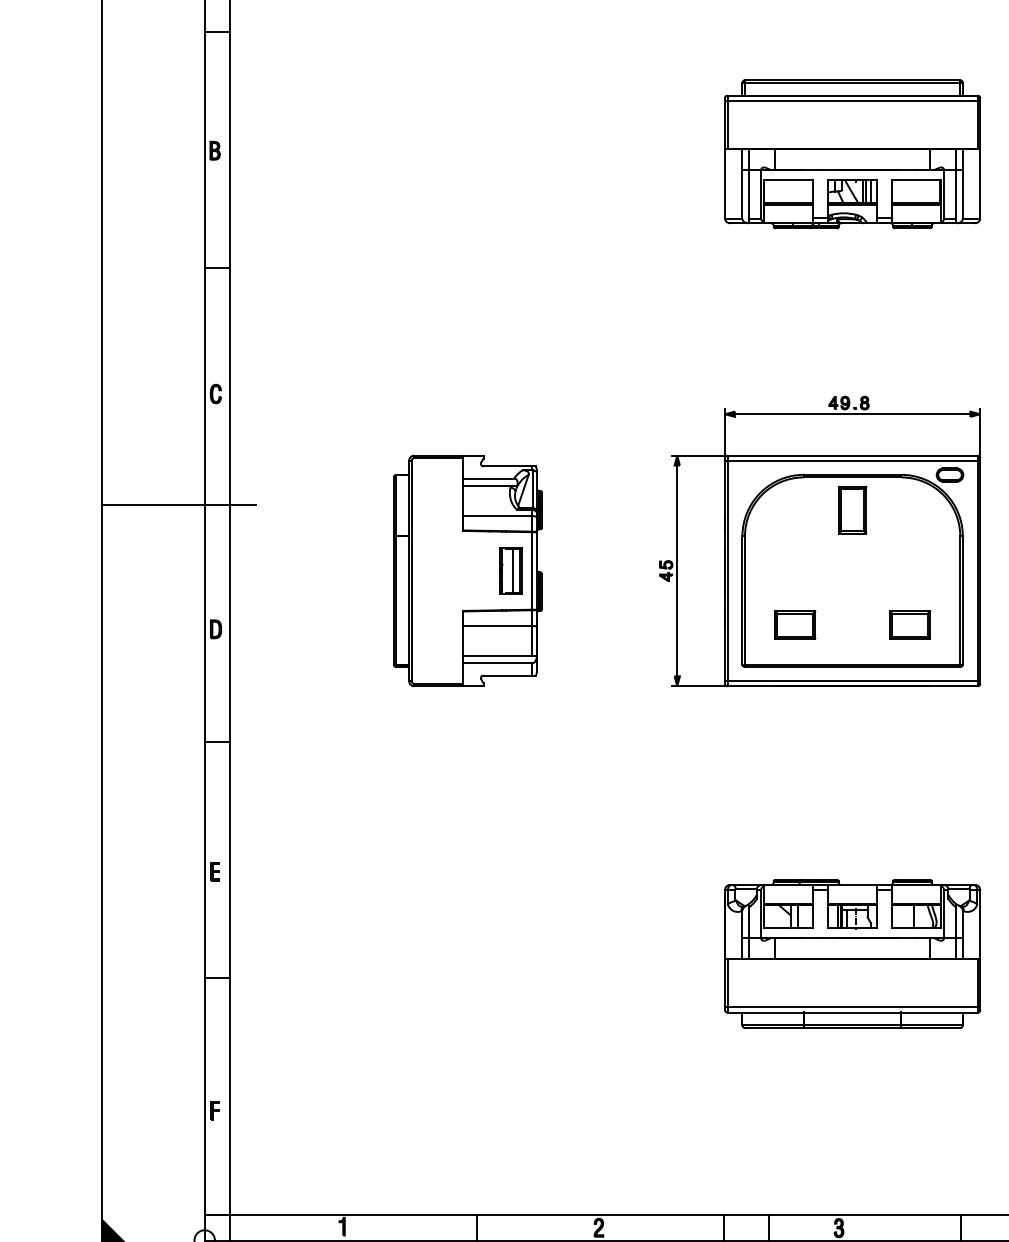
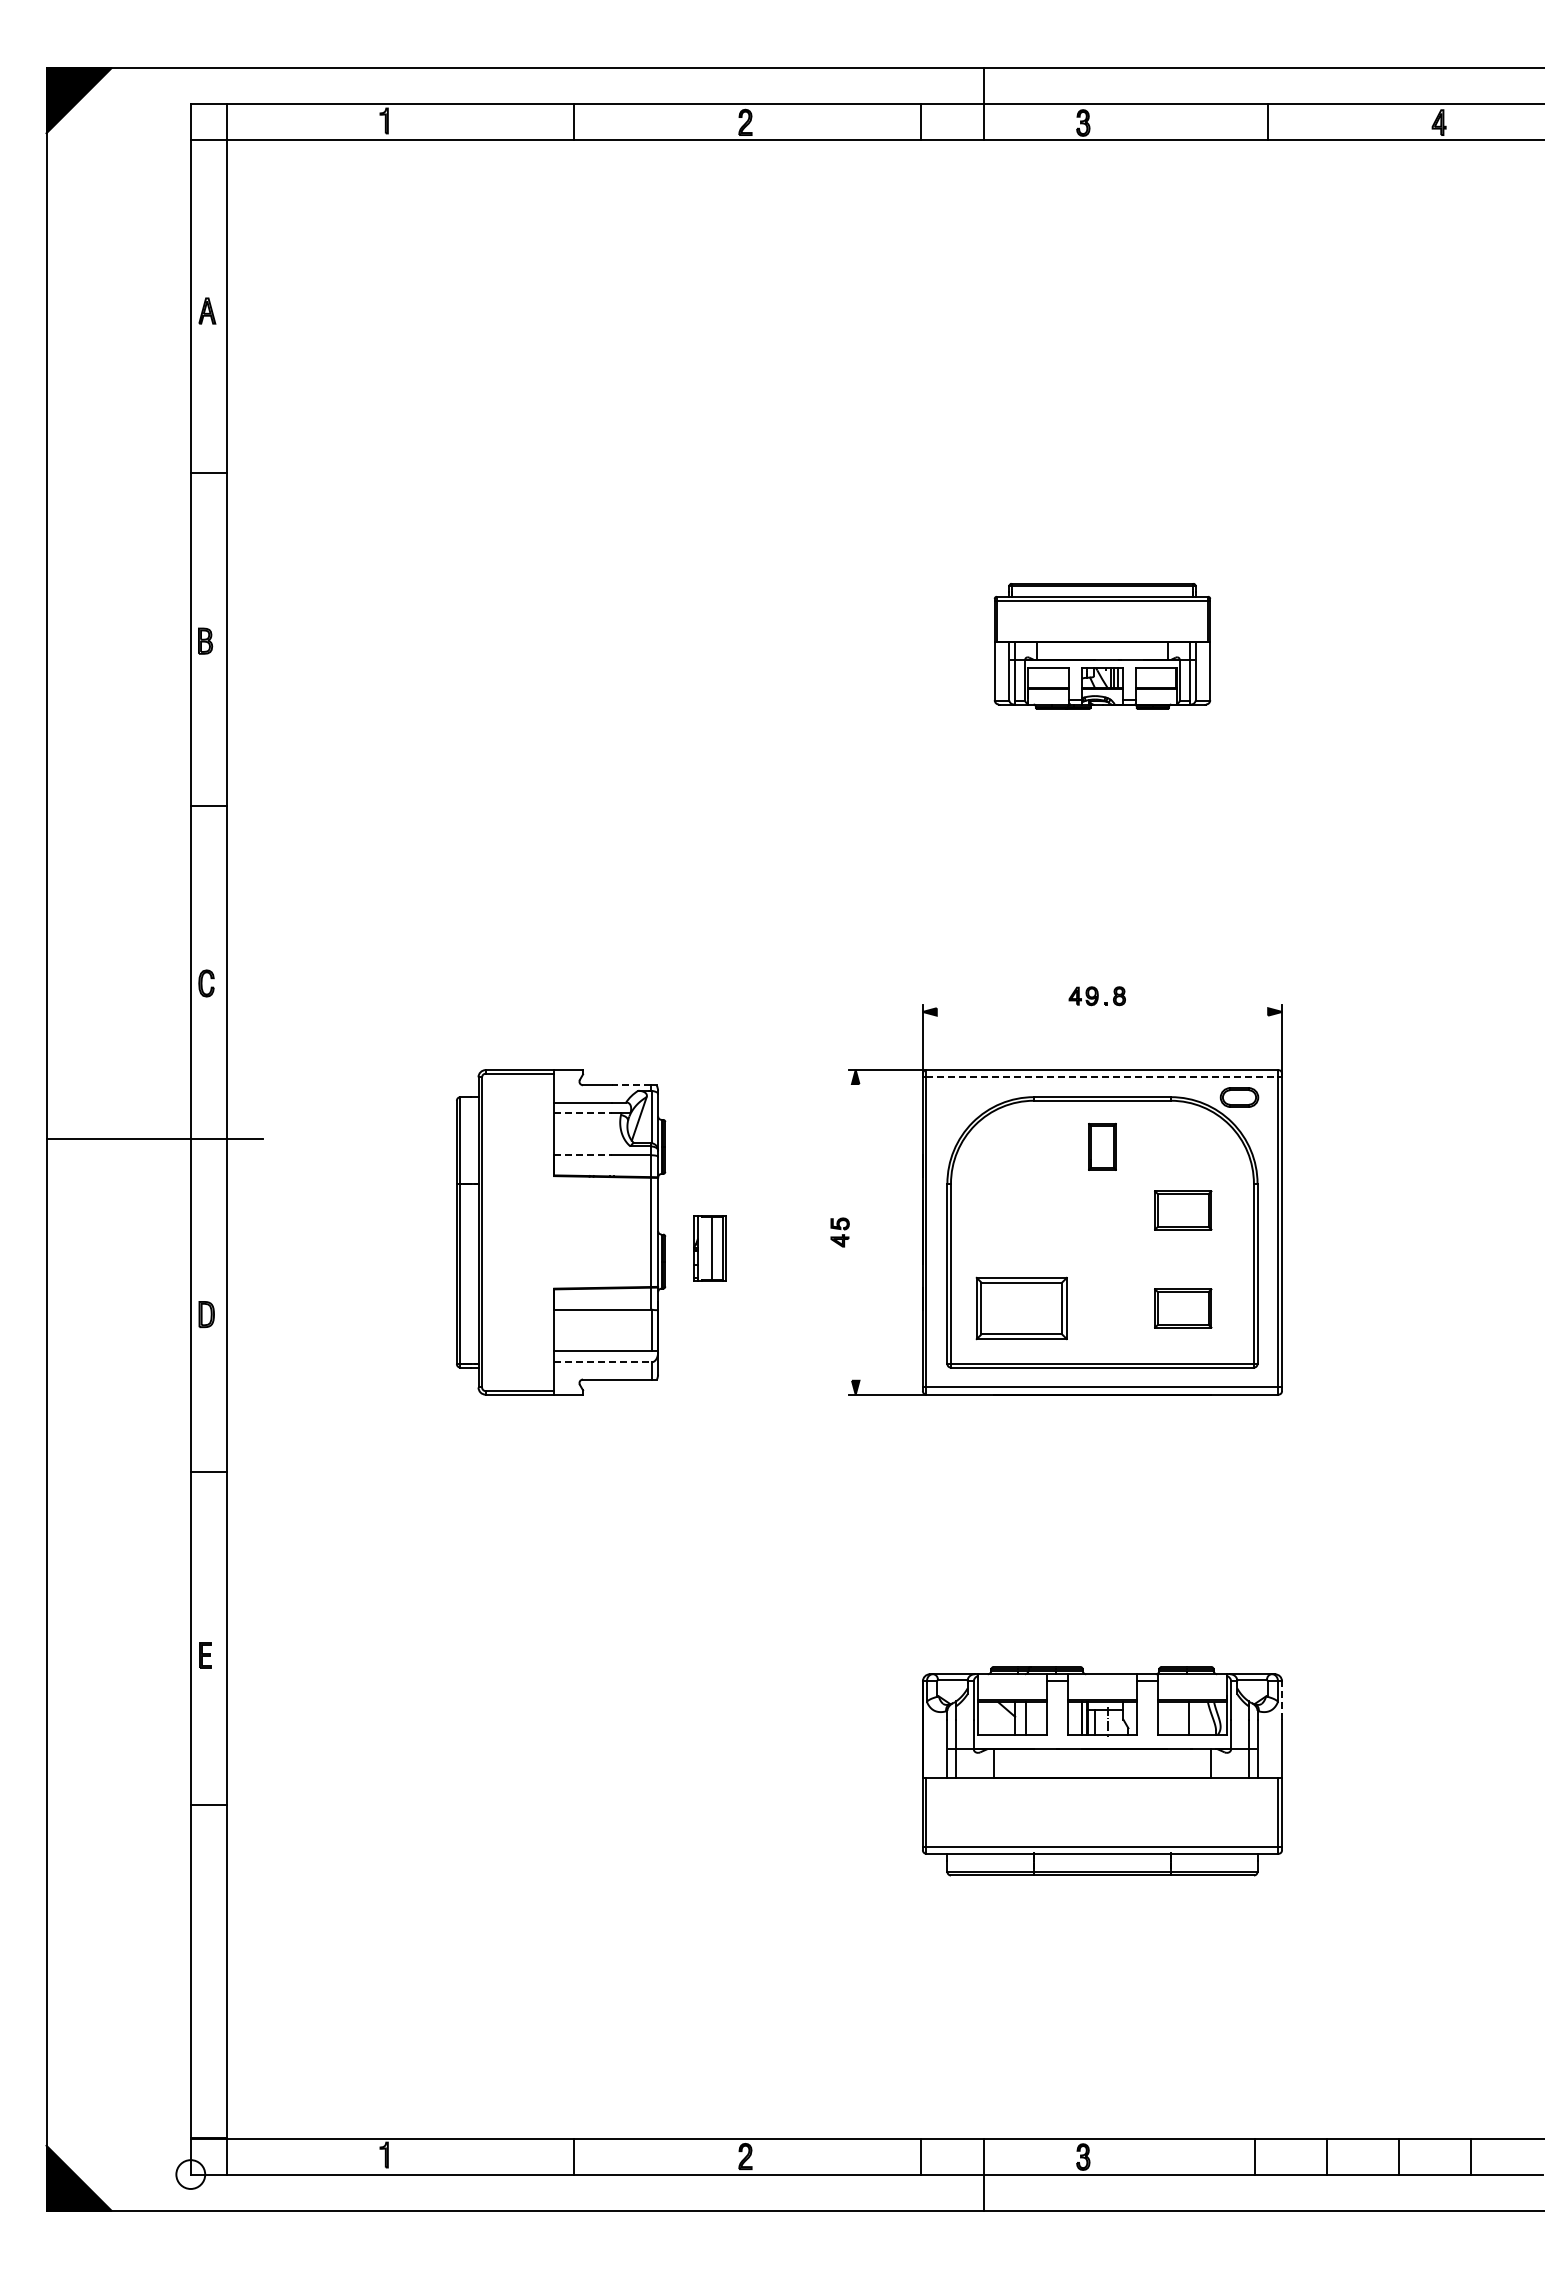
part: (852, 154) -> (1102, 646), size x0.6
line: (852, 413) -> (1102, 1011), removed
line: (852, 460) -> (1102, 1077), solid -> dashed
line: (517, 466) -> (630, 1085), solid -> dashed
line: (483, 486) -> (583, 1113), solid -> dashed
part: (852, 509) -> (1102, 1146), size x0.7
line: (483, 516) -> (583, 1155), solid -> dashed
part: (910, 555) -> (1183, 1210), added
part: (510, 571) -> (709, 1248), moved
line: (677, 571) -> (855, 1232), removed
part: (795, 625) -> (1021, 1308), size x1.6
line: (497, 663) -> (602, 1362), solid -> dashed
line: (980, 903) -> (1282, 1700), solid -> dashed
part: (215, 1110) -> (205, 1991), removed

